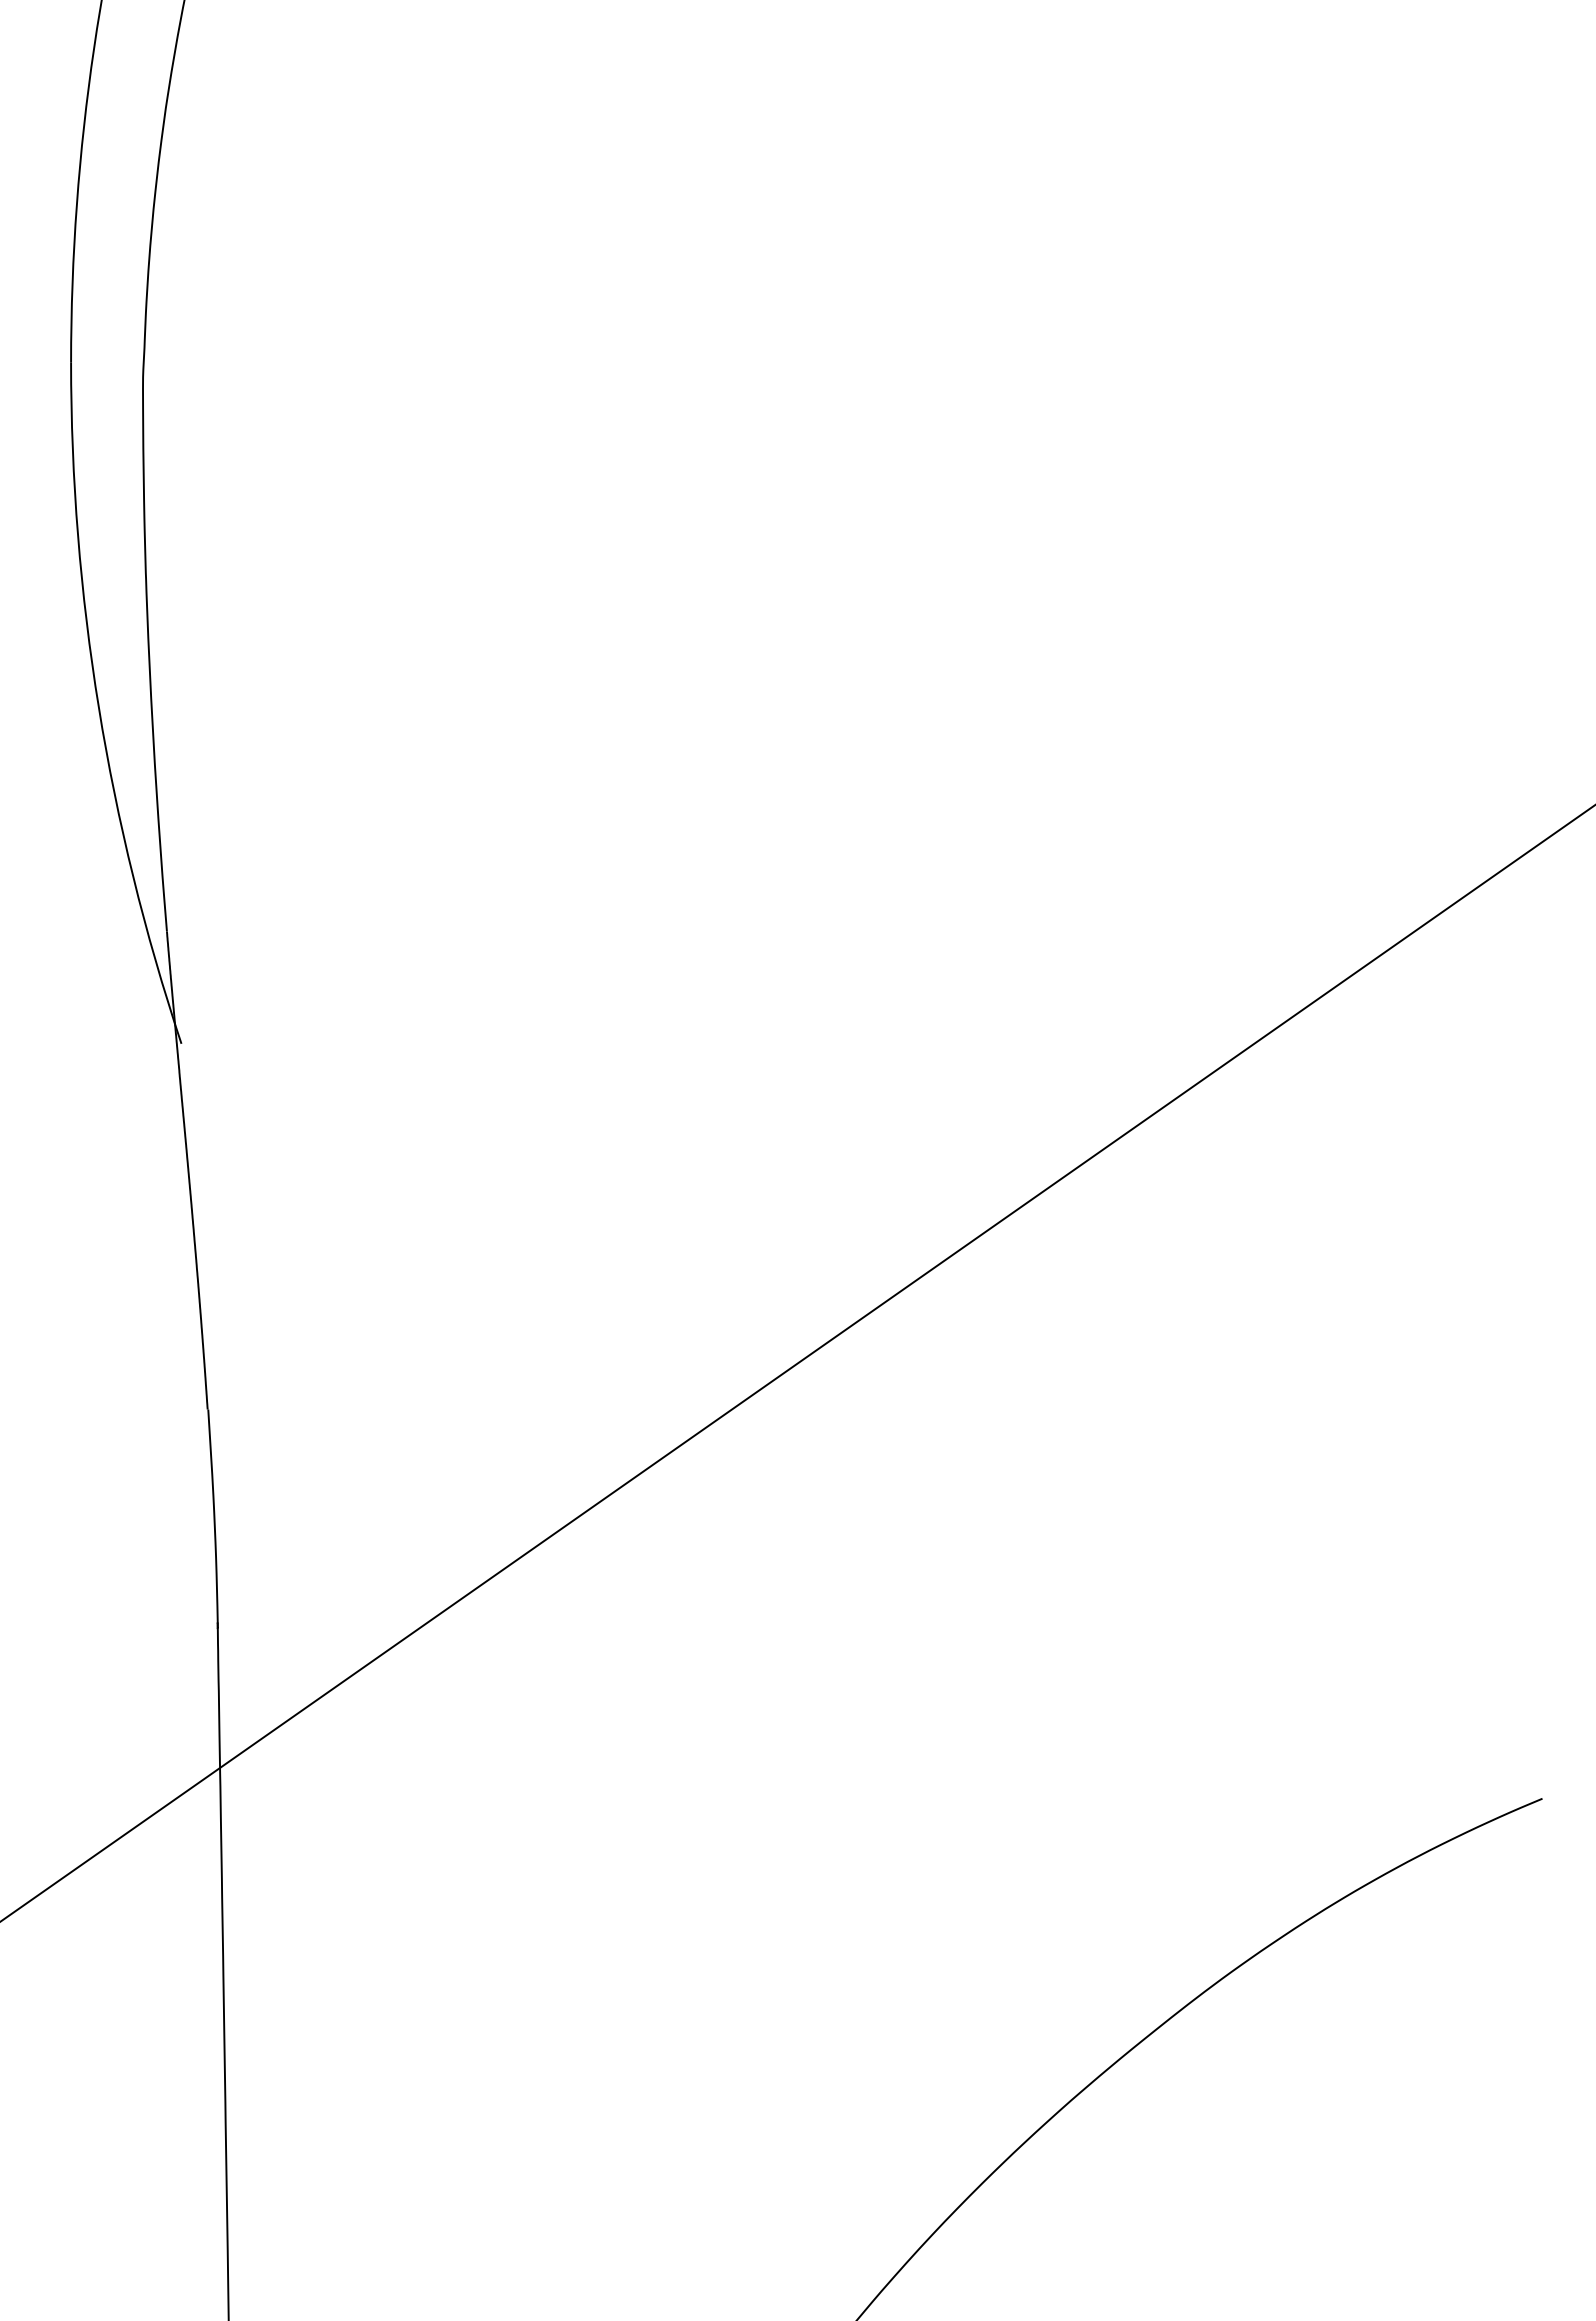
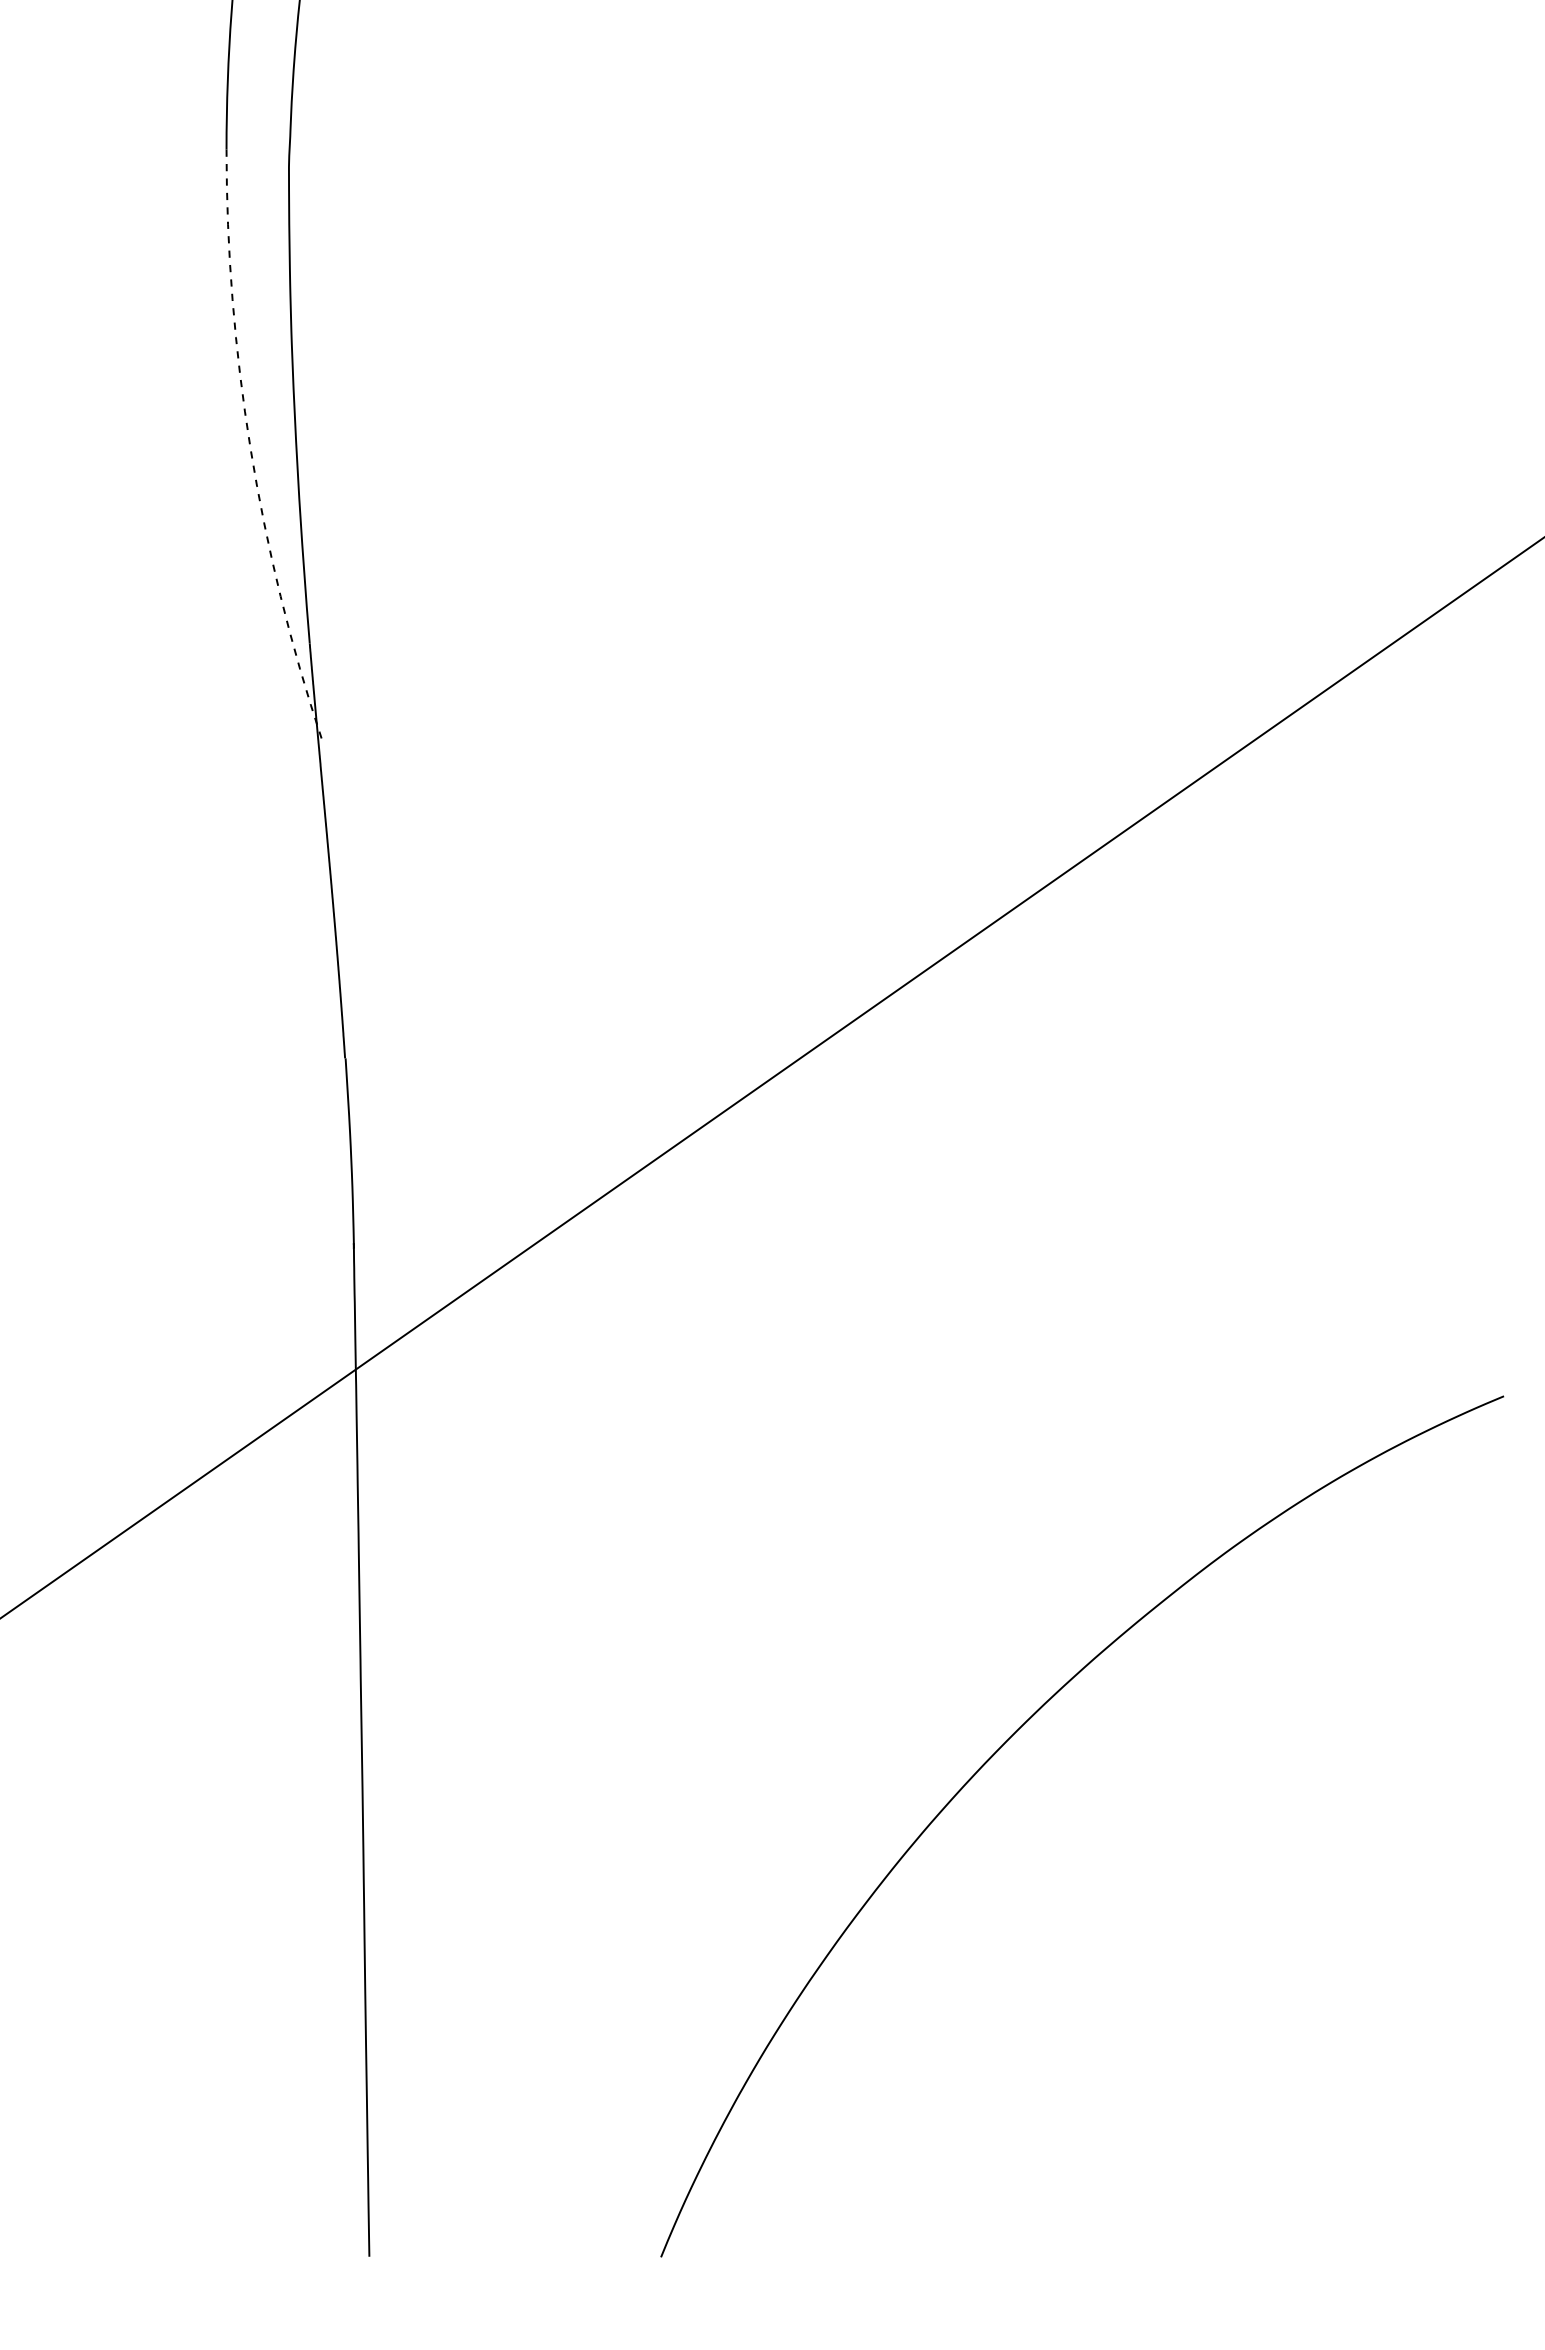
arc: (98, 708) -> (250, 449), solid -> dashed

